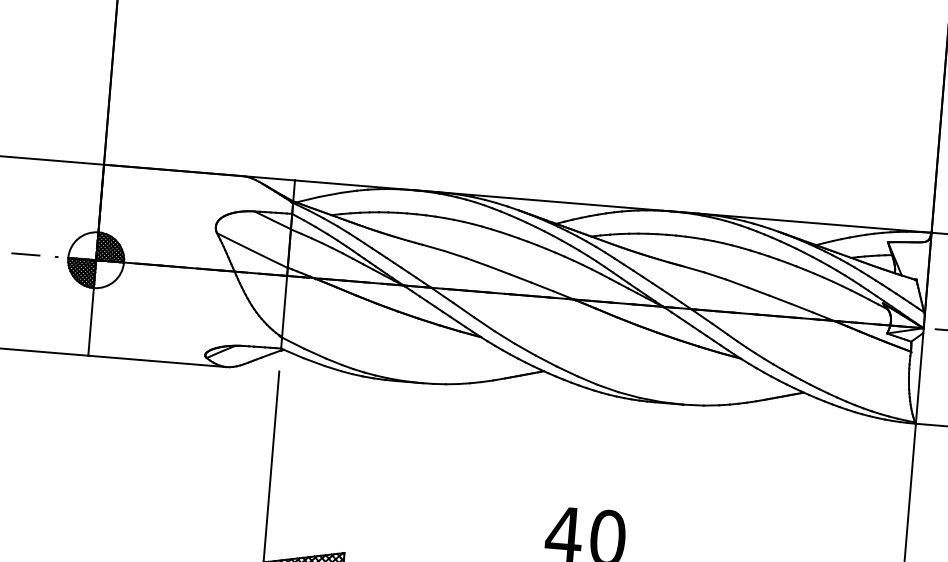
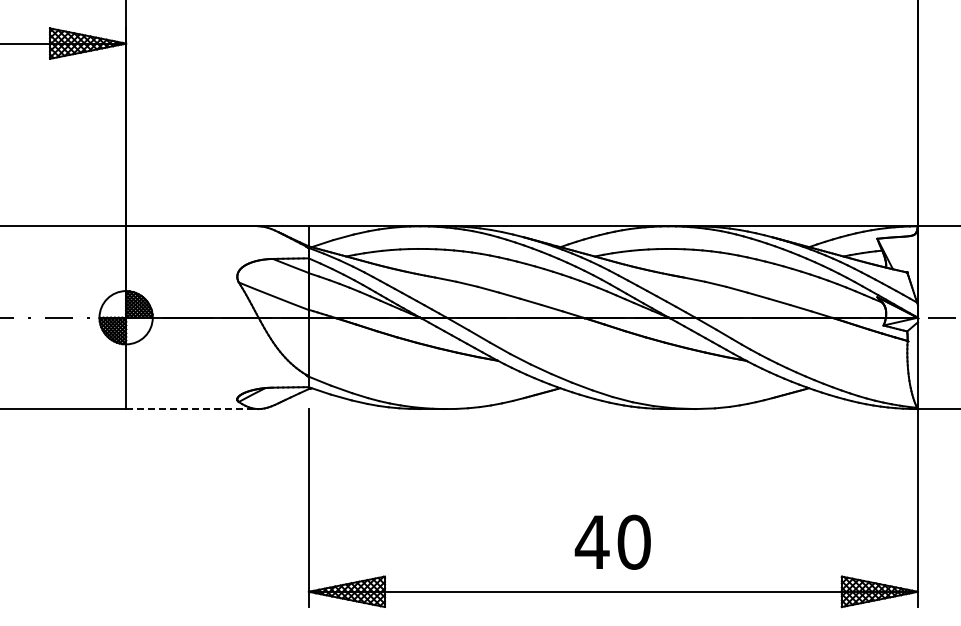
line: (157, 361) -> (192, 409), solid -> dashed

